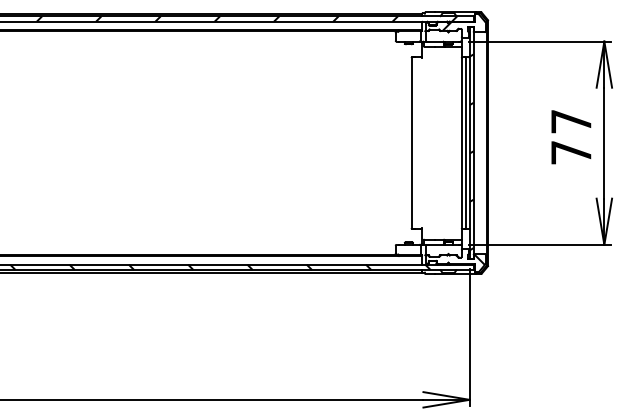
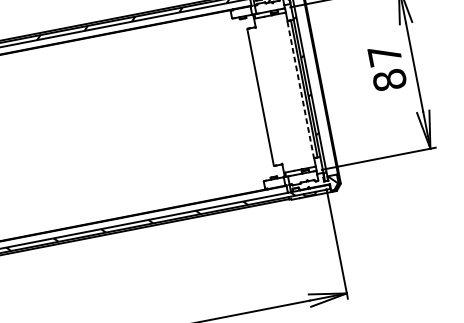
line: (461, 143) -> (300, 89), solid -> dashed
text: (570, 152) -> (389, 80), 77 -> 87

